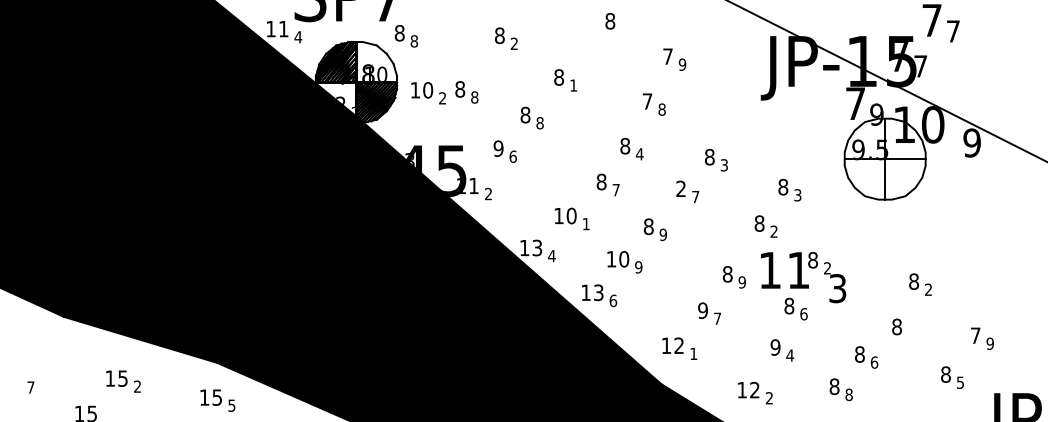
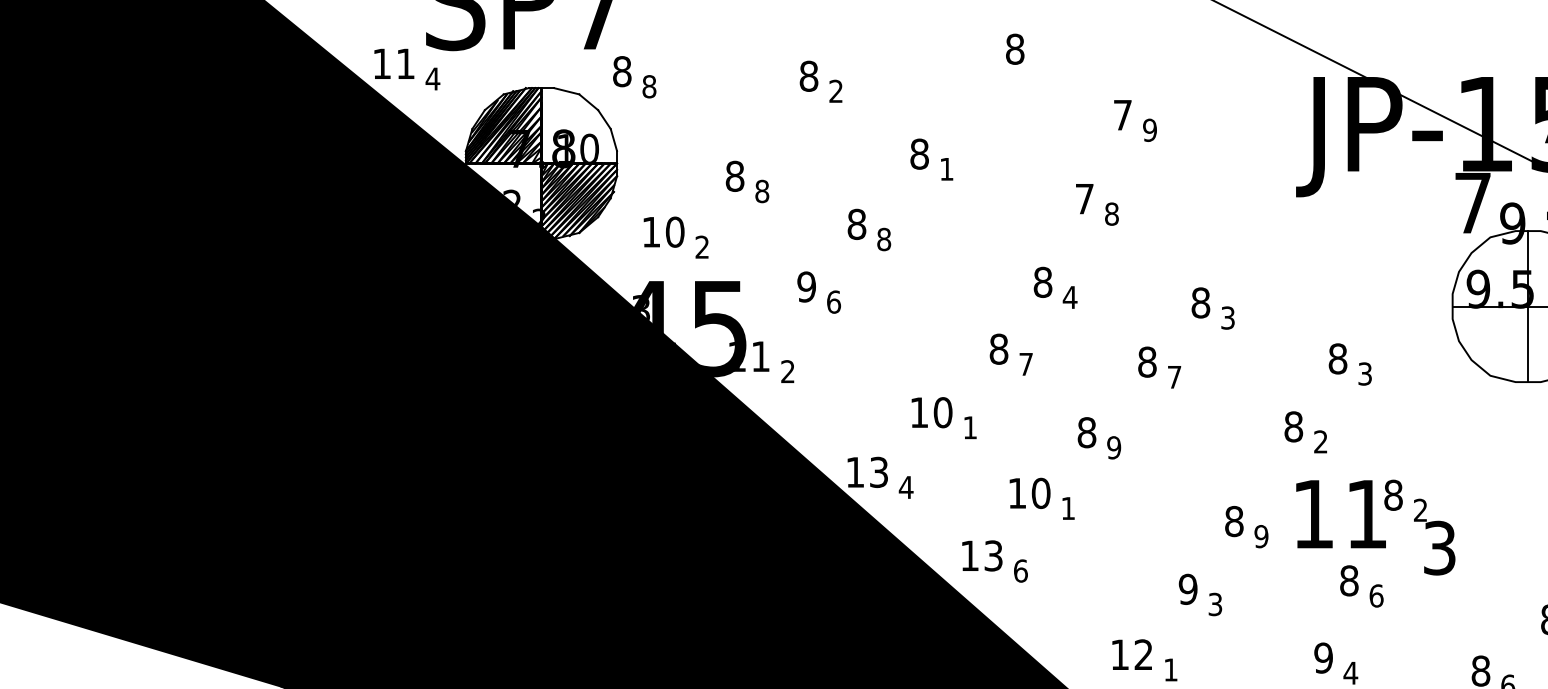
text: (428, 93) -> (675, 238), moved
text: (681, 188) -> (1148, 361), 2 -> 8
text: (638, 267) -> (1067, 508), 9 -> 1
text: (717, 318) -> (1215, 603), 7 -> 3

